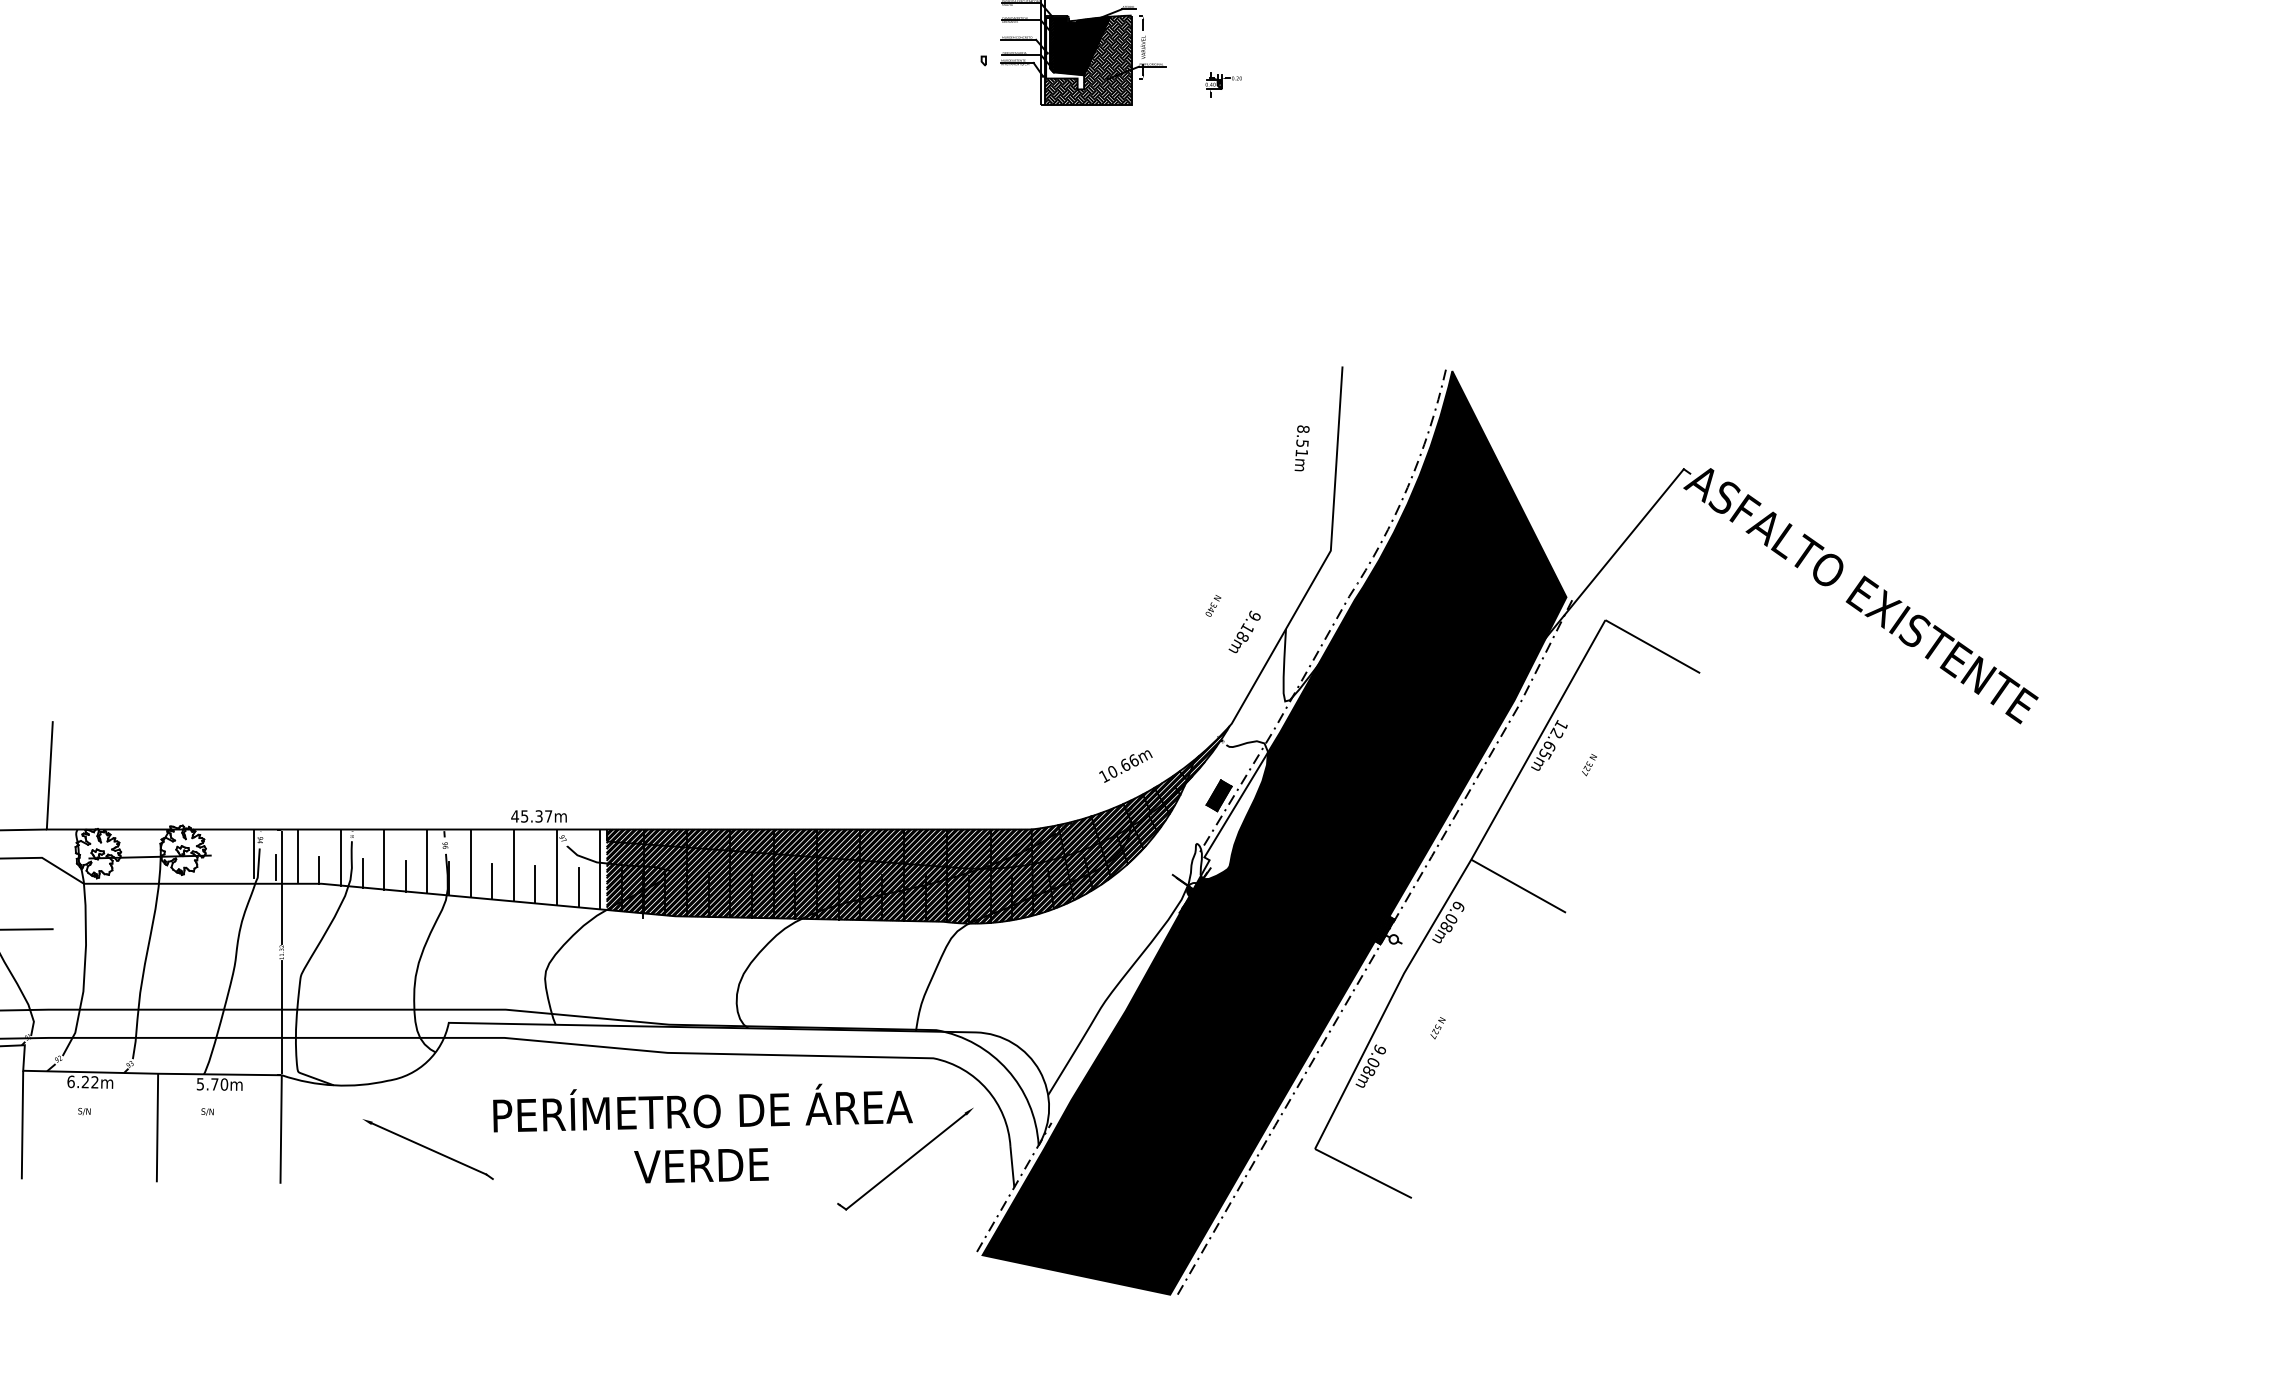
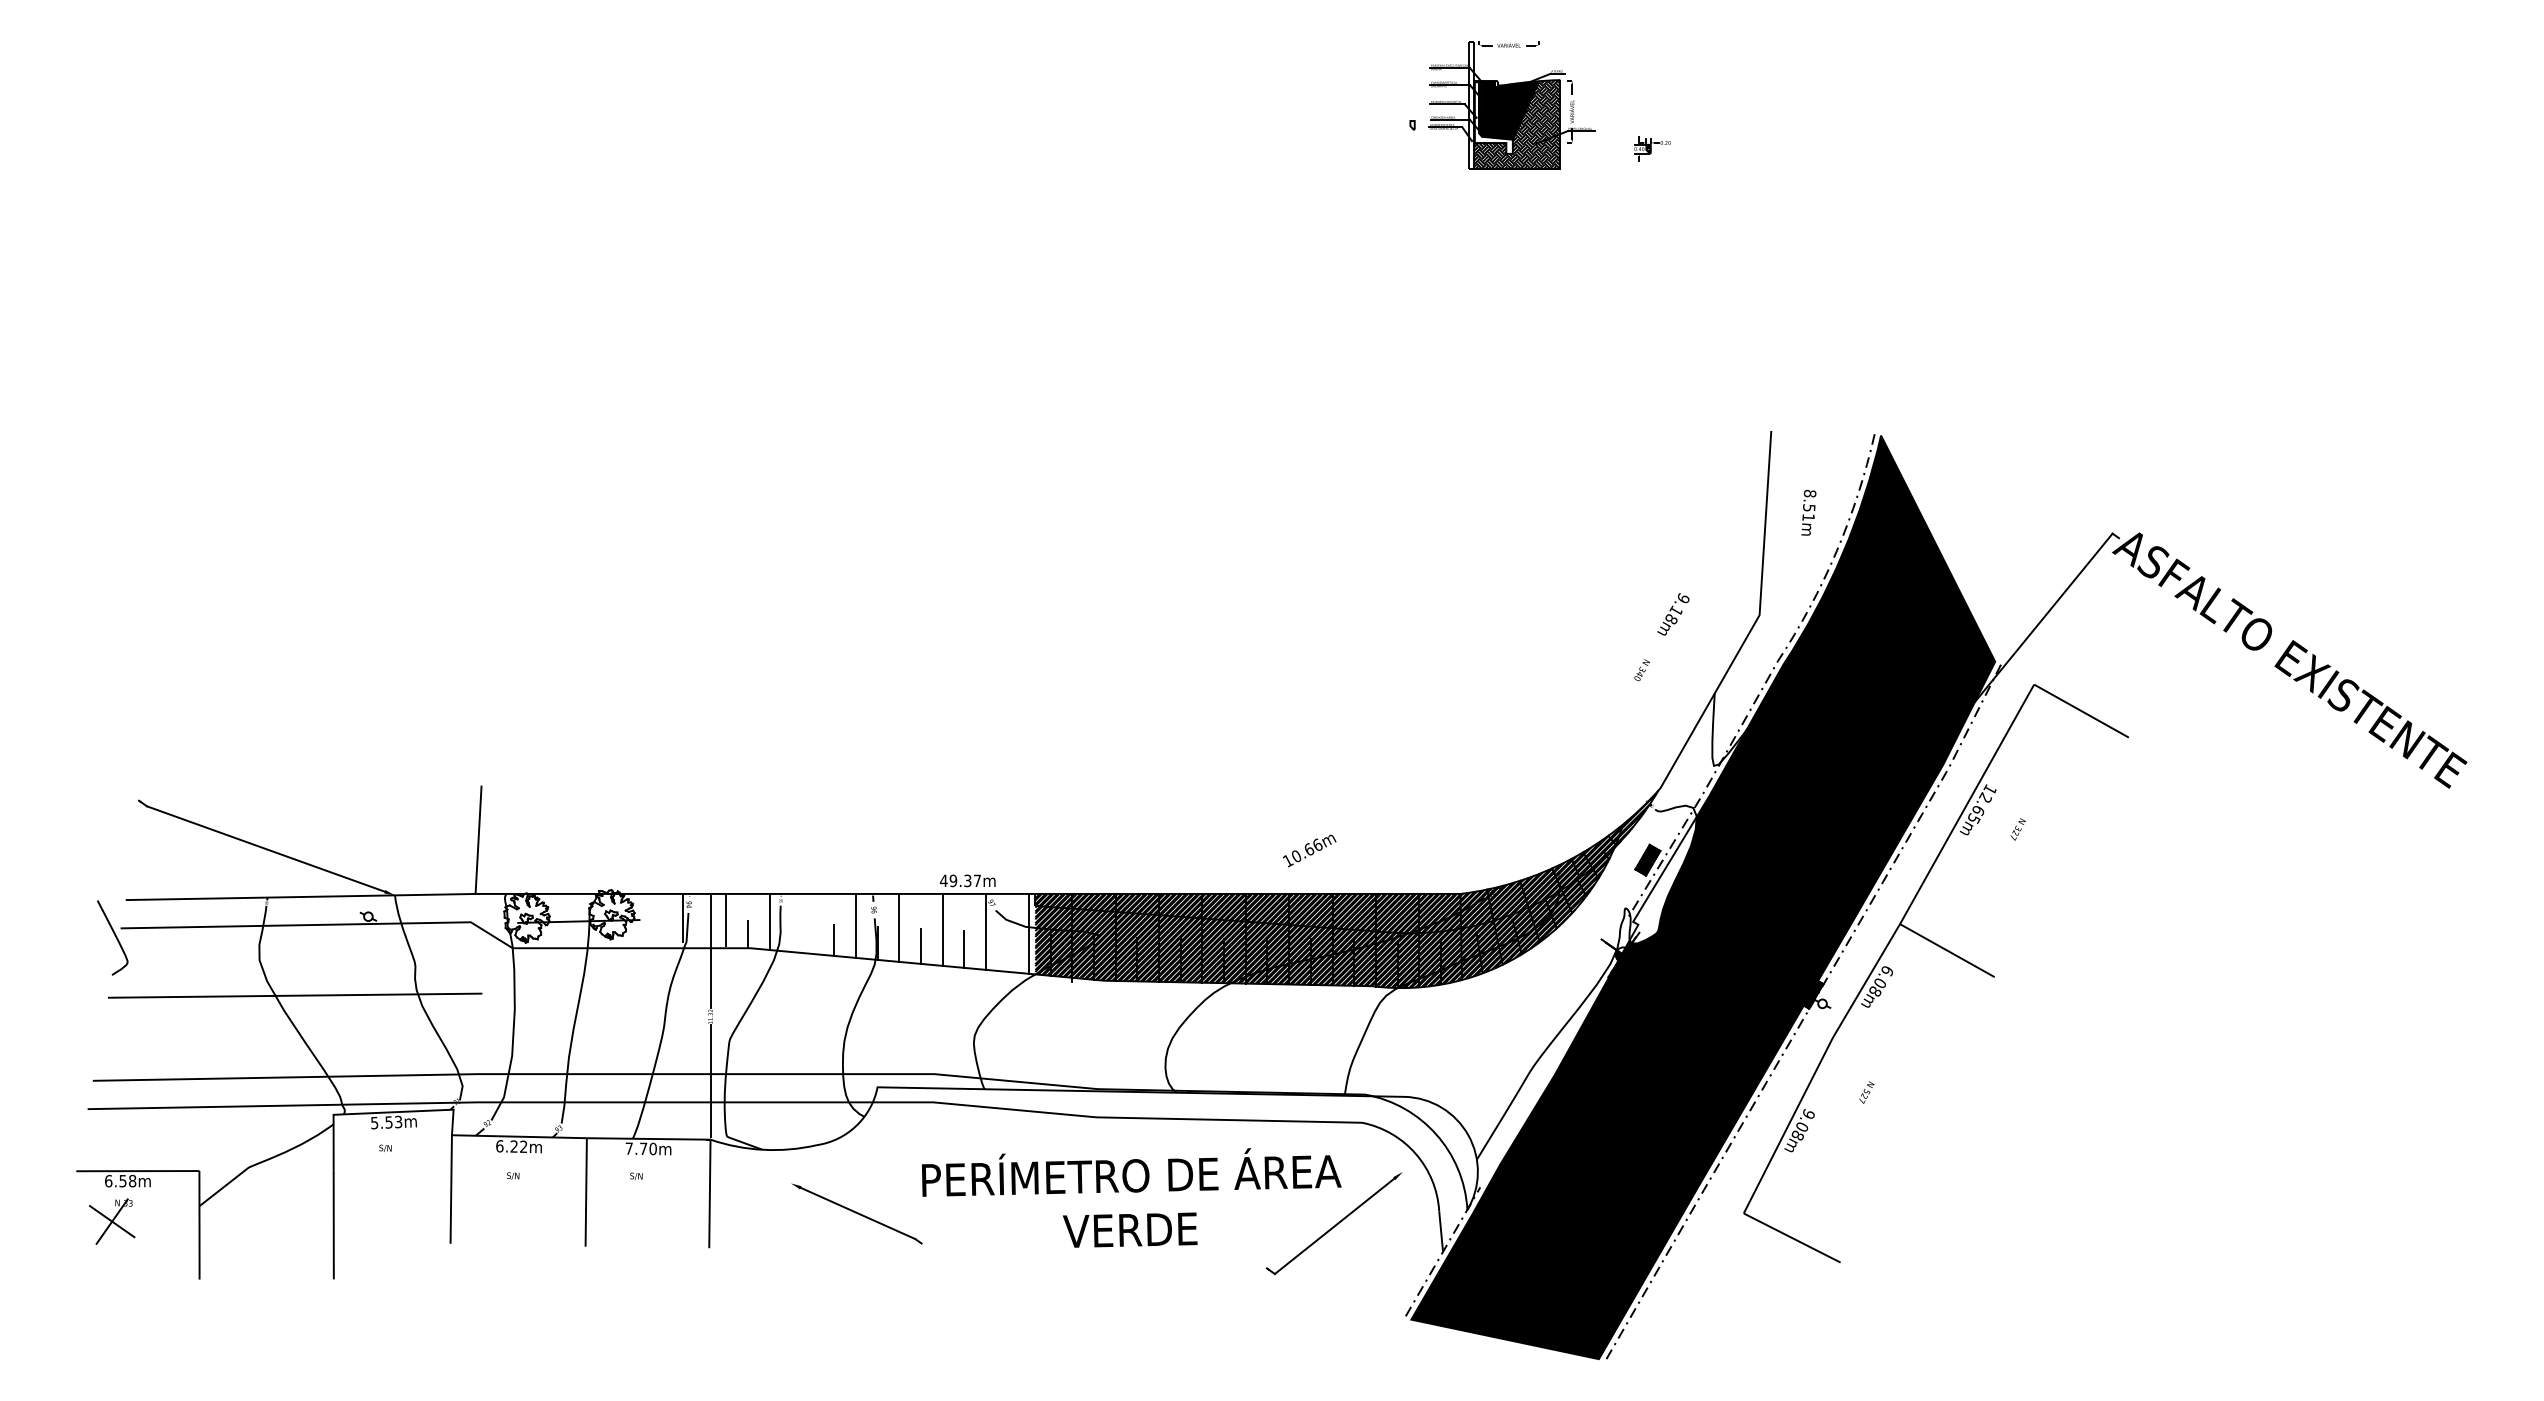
text: (1301, 448) -> (1808, 512), moved
text: (1244, 632) -> (1673, 614), moved
text: (1125, 766) -> (1309, 850), moved
text: (524, 816) -> (953, 880), 45.37m -> 49.37m
line: (383, 859) -> (812, 923), removed
line: (275, 867) -> (704, 931), removed
line: (362, 872) -> (791, 936), removed
line: (578, 887) -> (1007, 951), removed
text: (199, 1084) -> (628, 1148), 5.70m -> 7.70m

